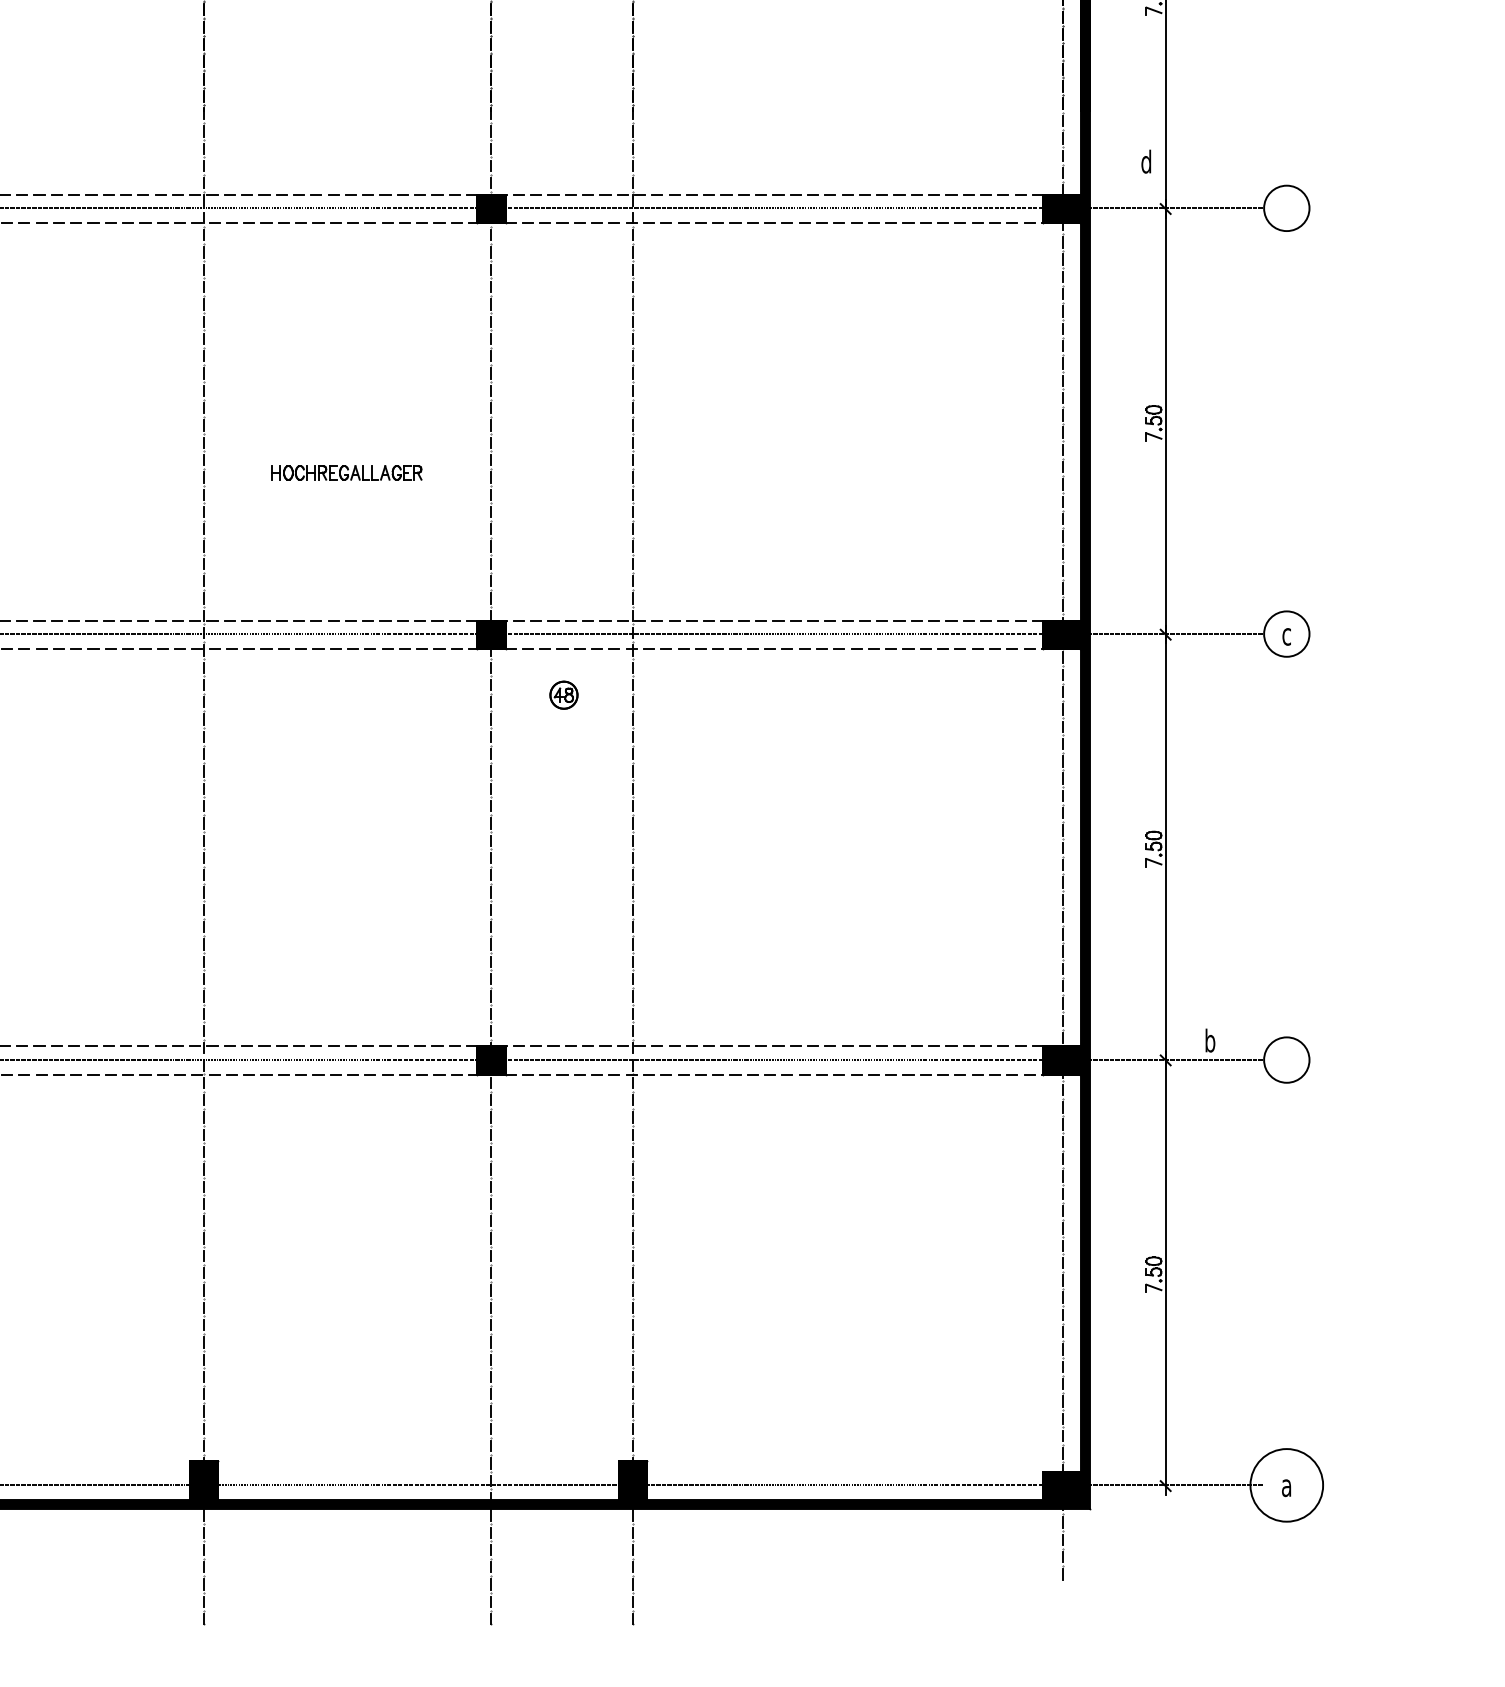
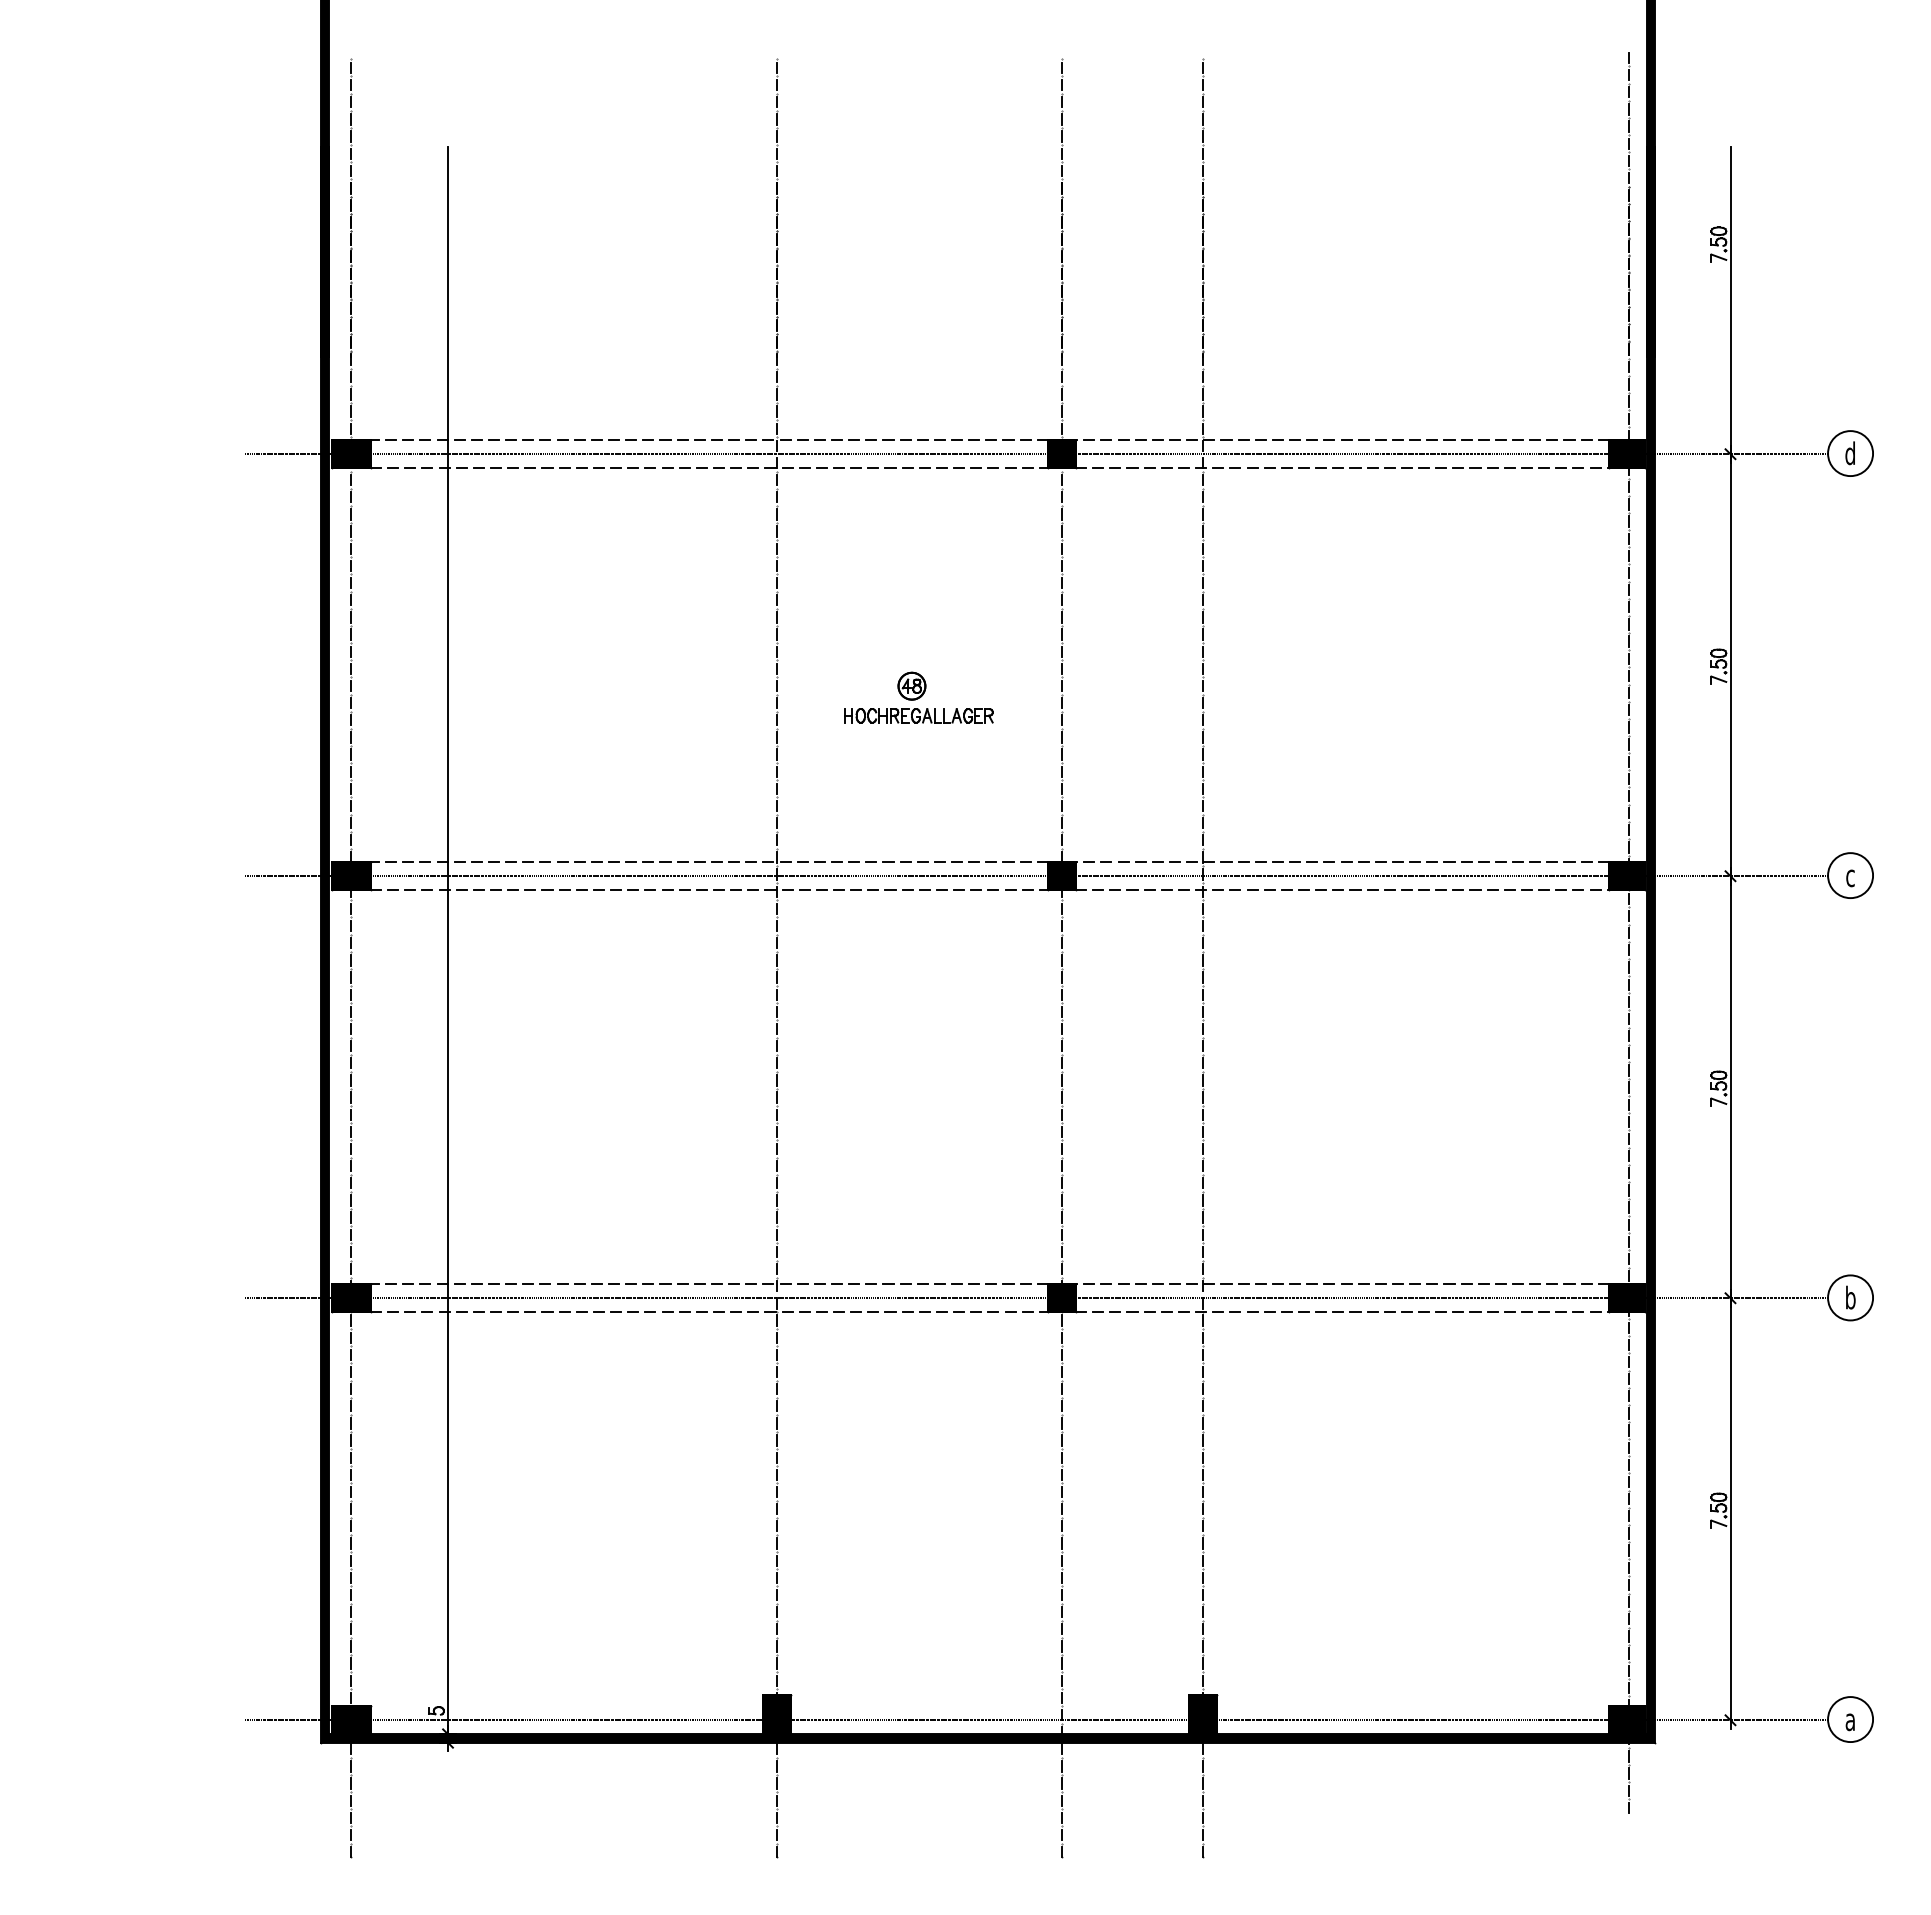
text: (1145, 161) -> (1849, 453), moved
part: (563, 694) -> (911, 685), moved
text: (1210, 1040) -> (1850, 1297), moved
circle: (1286, 1485) -> (1850, 1719), size x0.62

